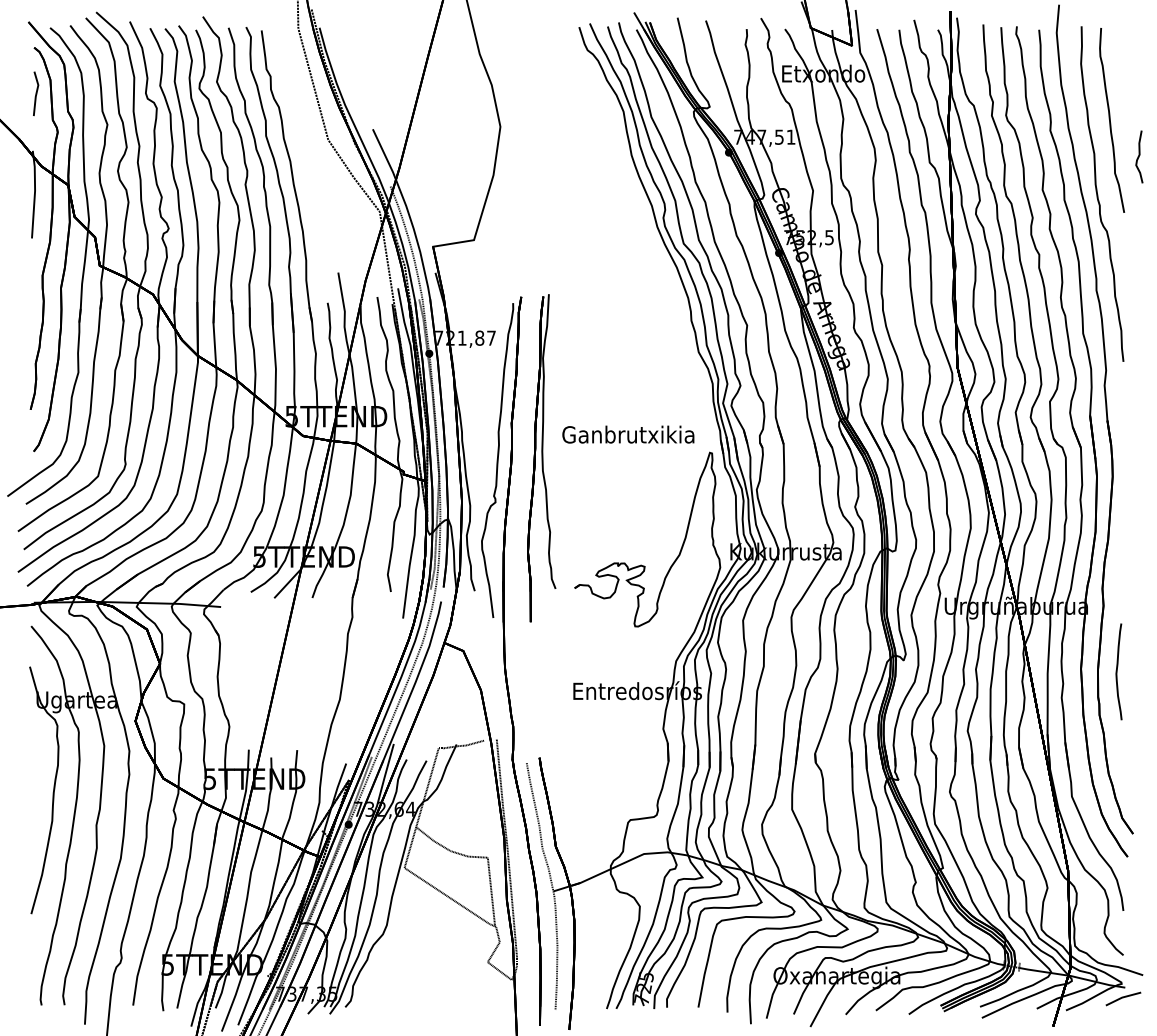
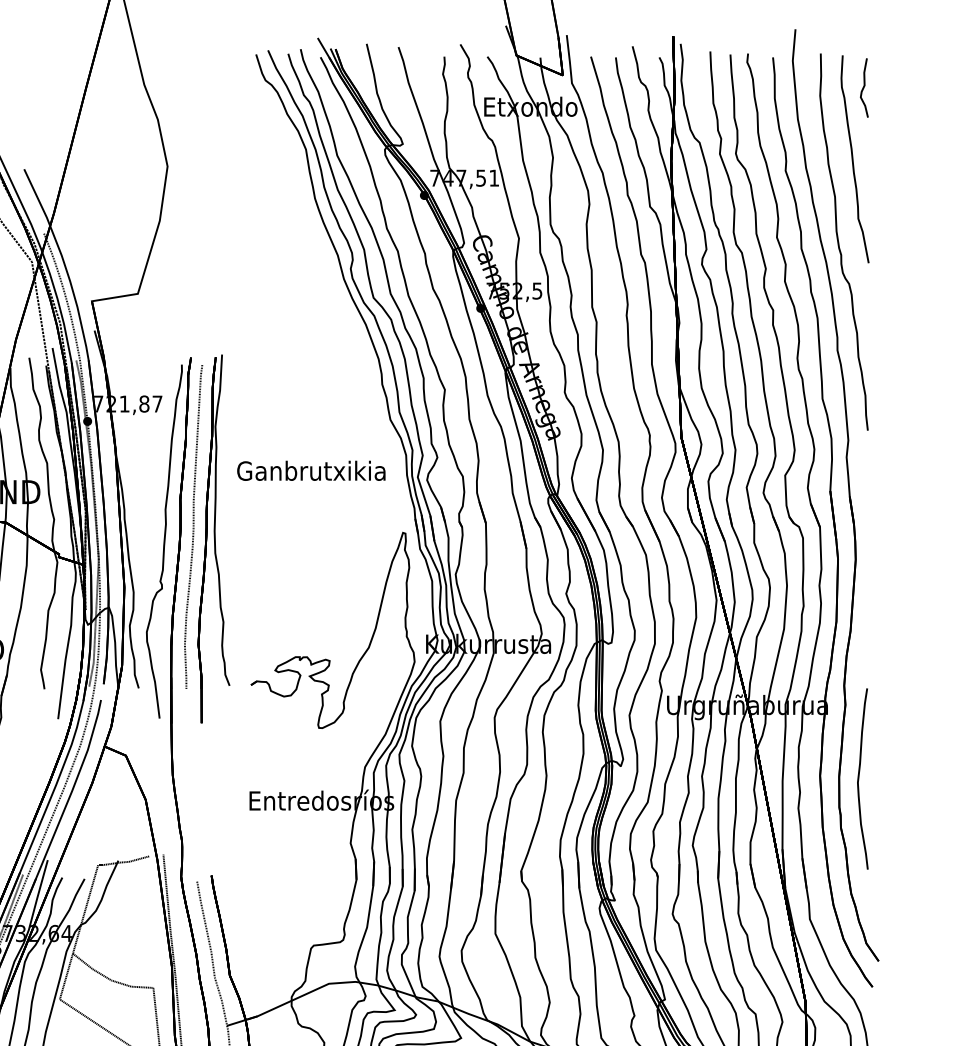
curve: (1139, 156) -> (864, 87), moved
text: (628, 434) -> (311, 470), moved
curve: (523, 447) -> (193, 526), added
part: (1118, 671) -> (862, 778), size x1.67

